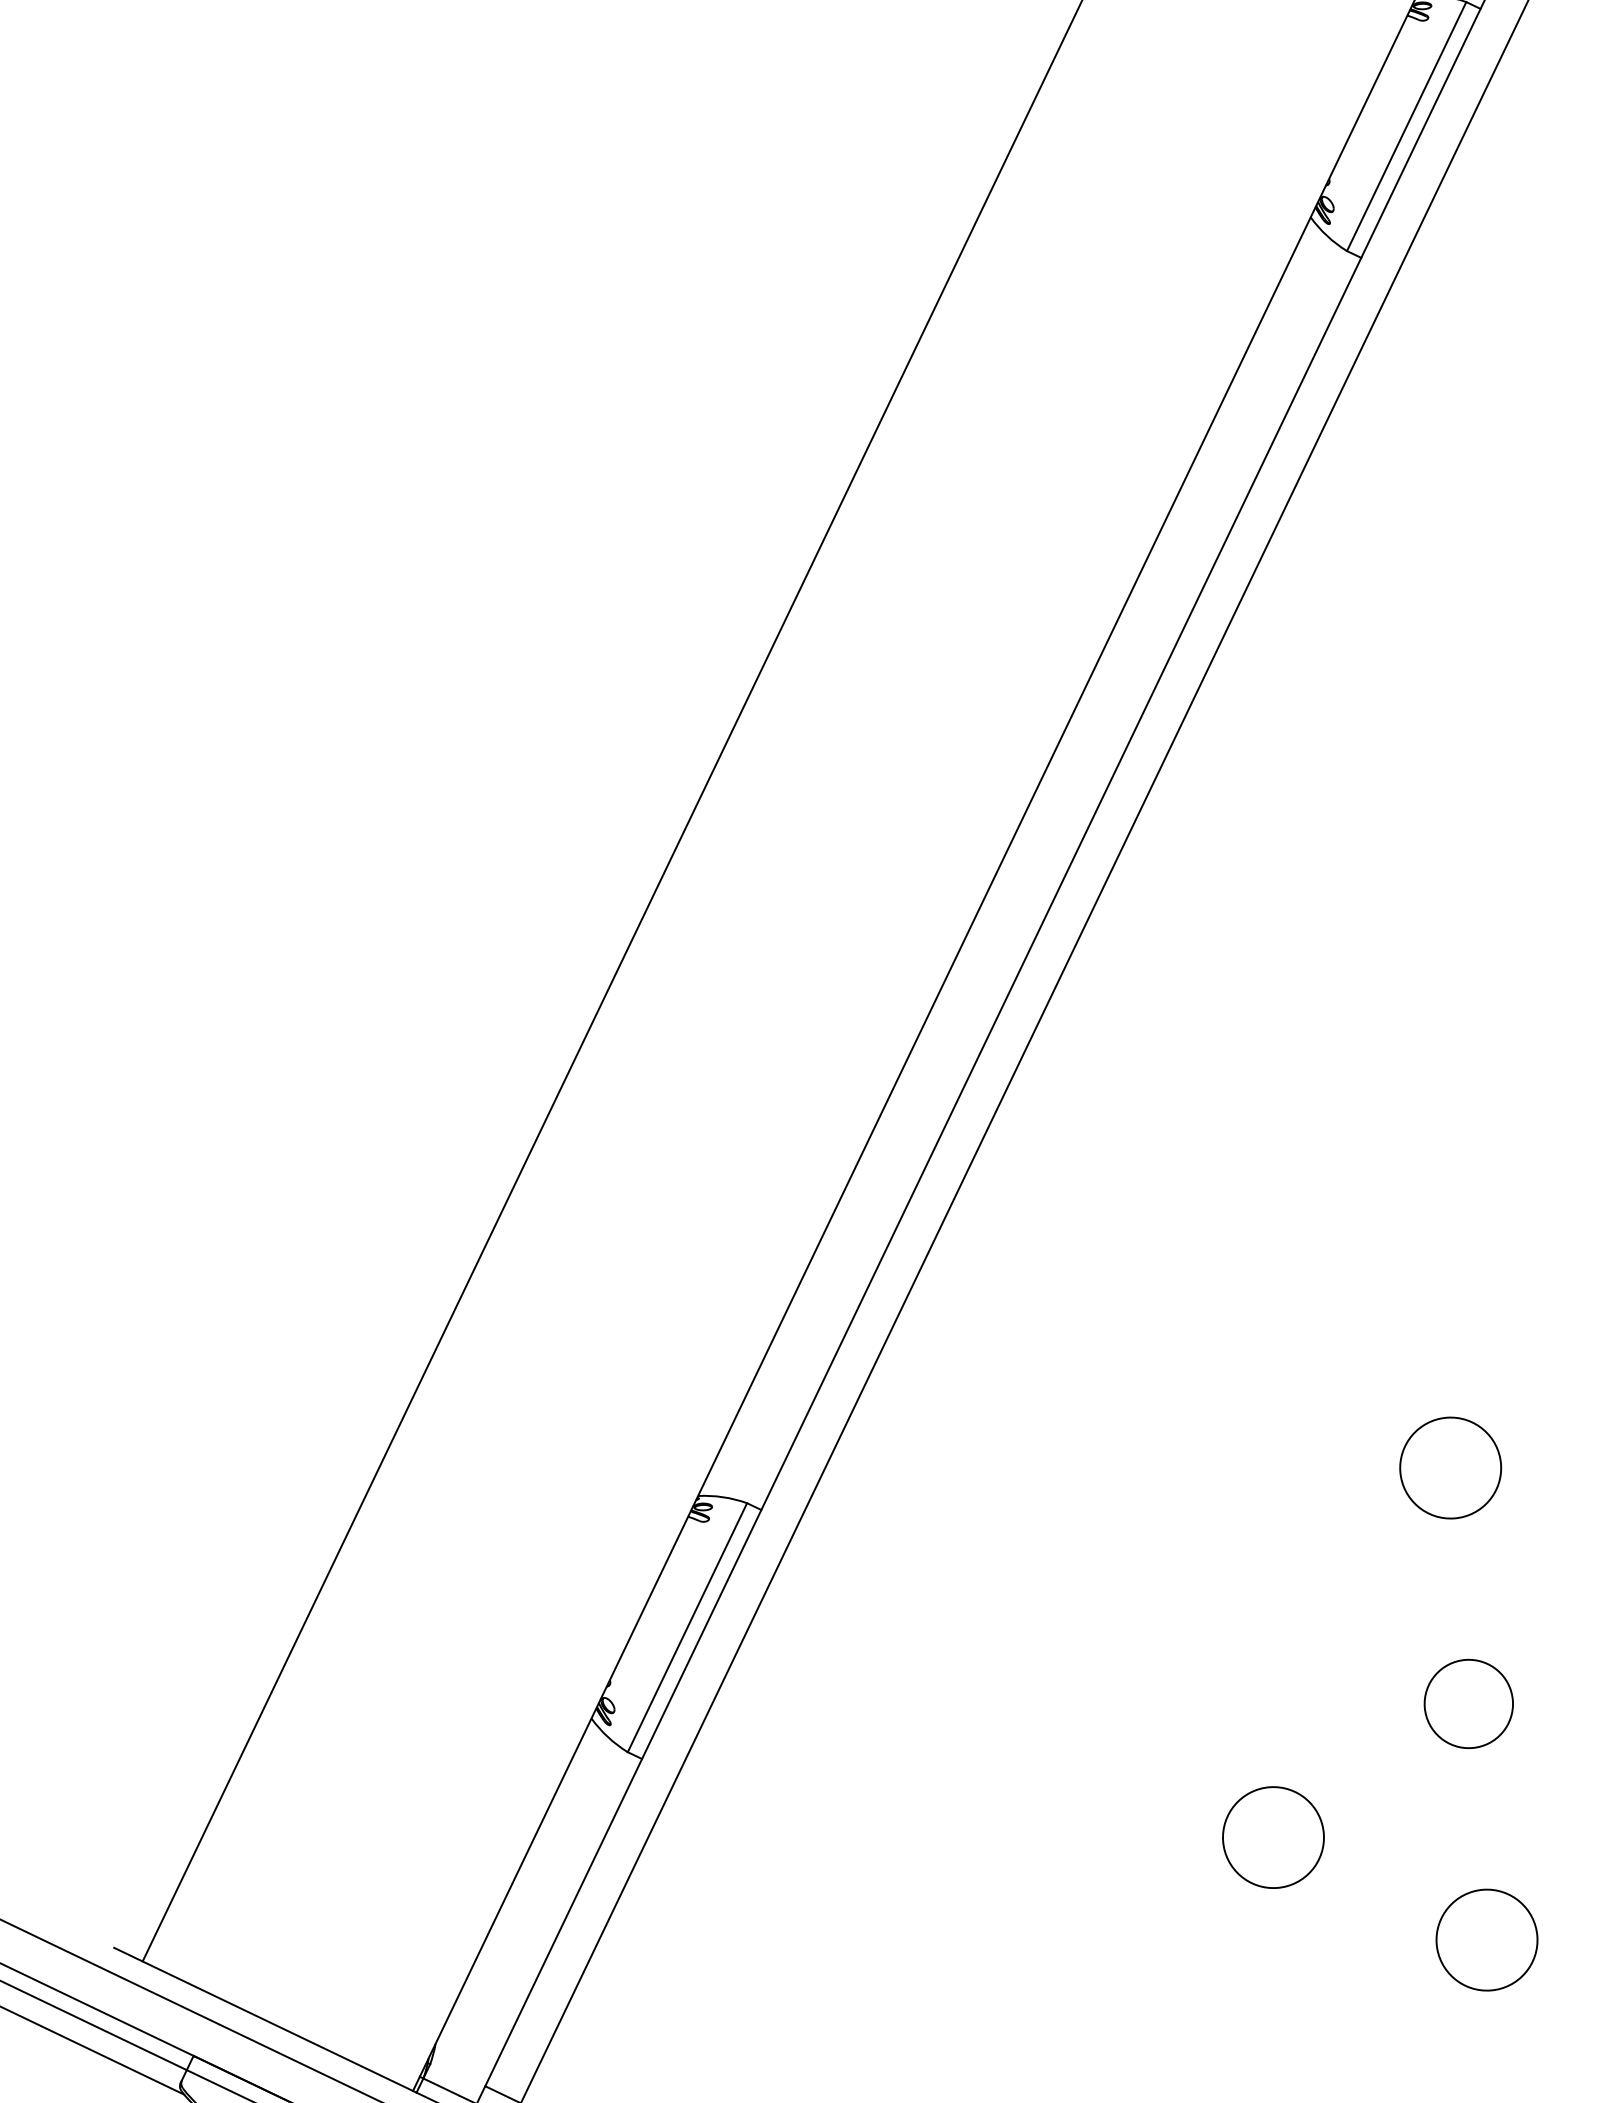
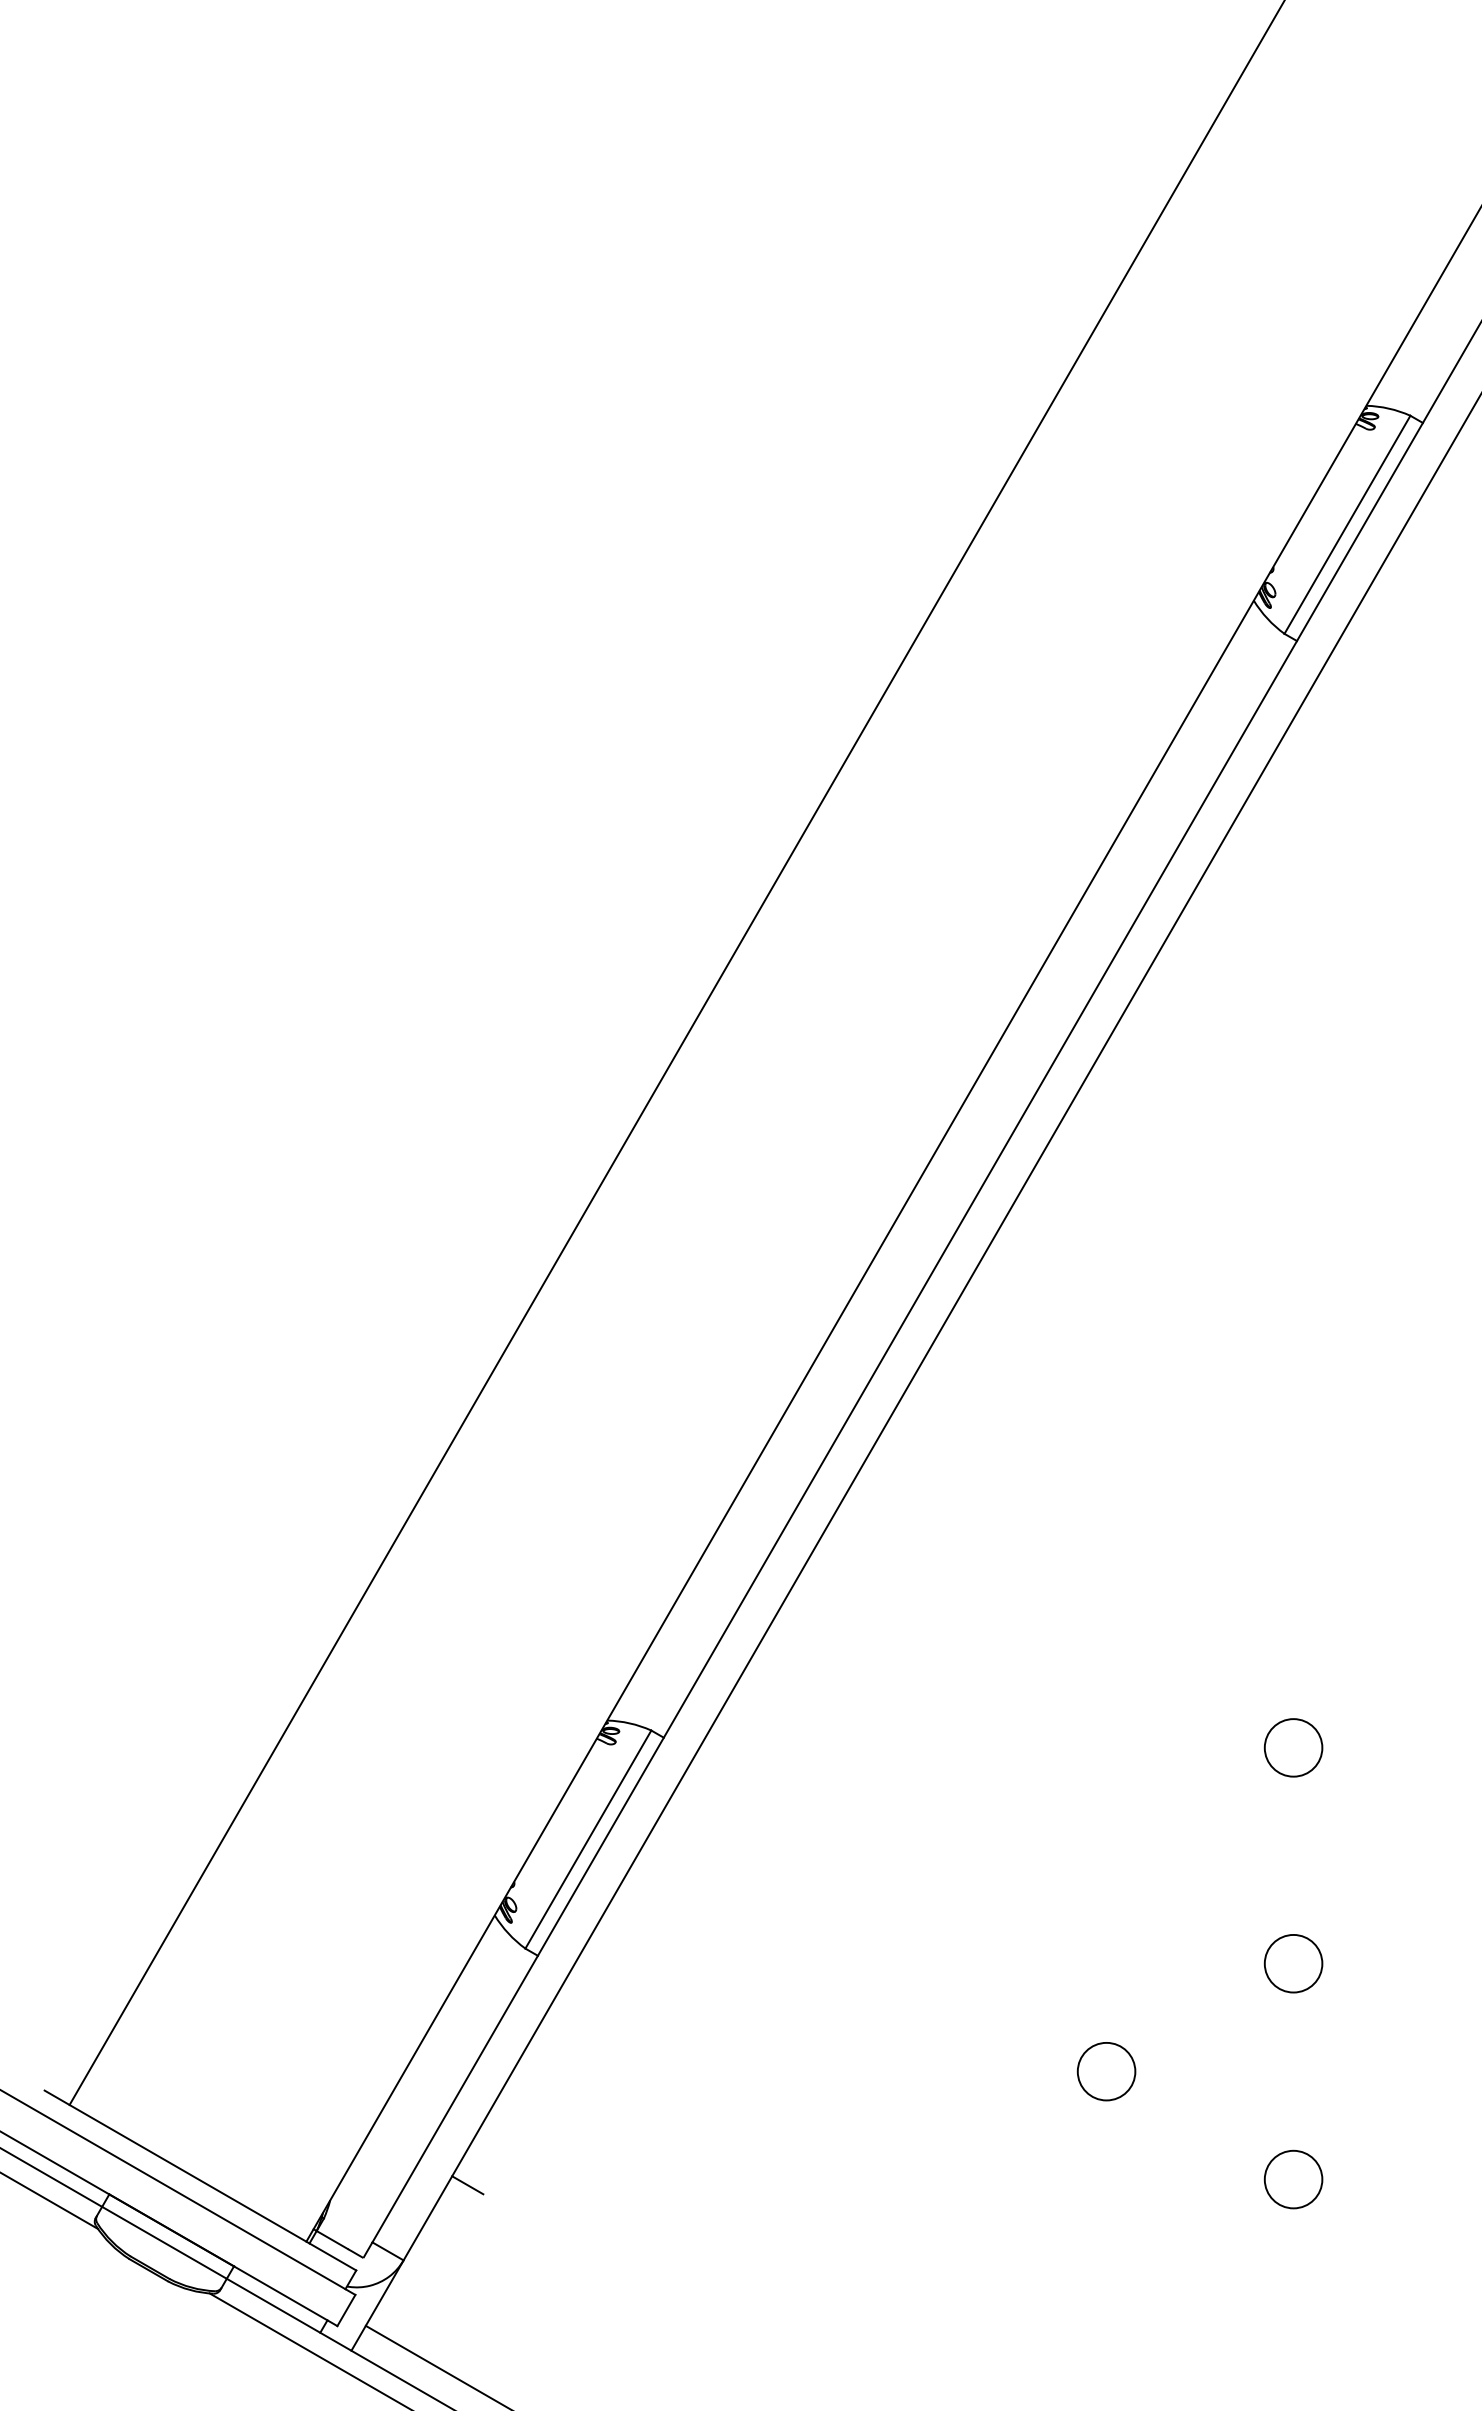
circle: (1450, 1467) -> (1293, 1747), size x0.62
circle: (1468, 1703) -> (1293, 1963), size x0.71
circle: (1273, 1837) -> (1106, 2071), size x0.62
circle: (1486, 1939) -> (1293, 2179), size x0.62
line: (584, 2016) -> (467, 2185), added

